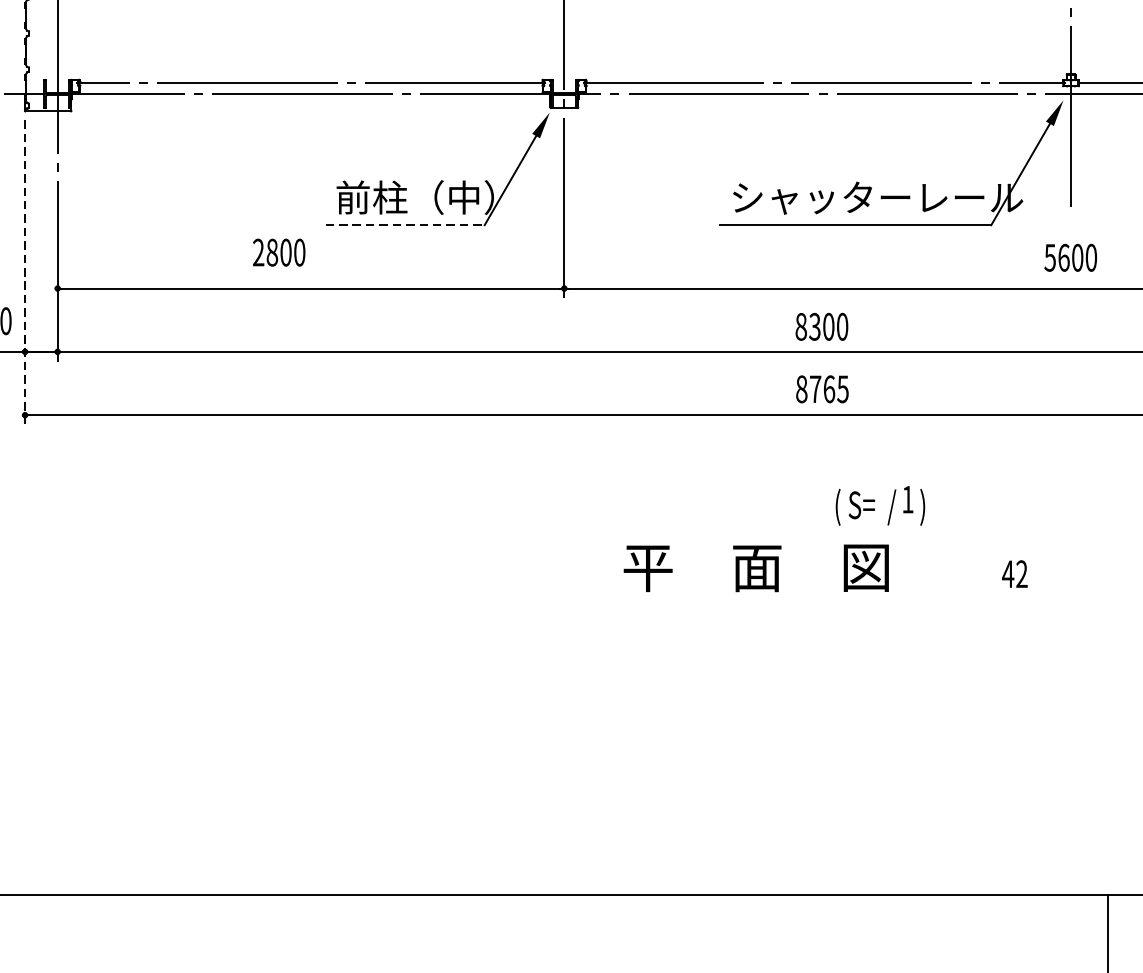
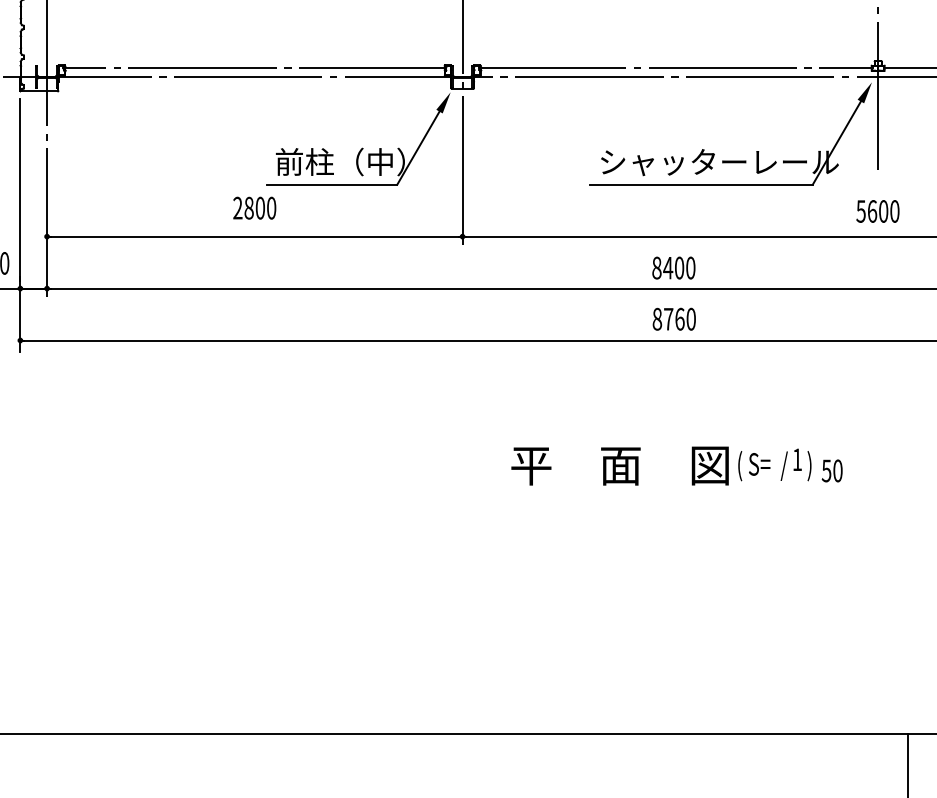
line: (405, 224) -> (332, 184), dashed -> solid
text: (278, 251) -> (254, 207), moved
line: (25, 274) -> (20, 225), dashed -> solid
text: (815, 326) -> (668, 267), 8300 -> 8400
text: (842, 388) -> (690, 318), 8765 -> 8760
text: (879, 505) -> (774, 464), moved
text: (1014, 573) -> (831, 470), 42 -> 50

